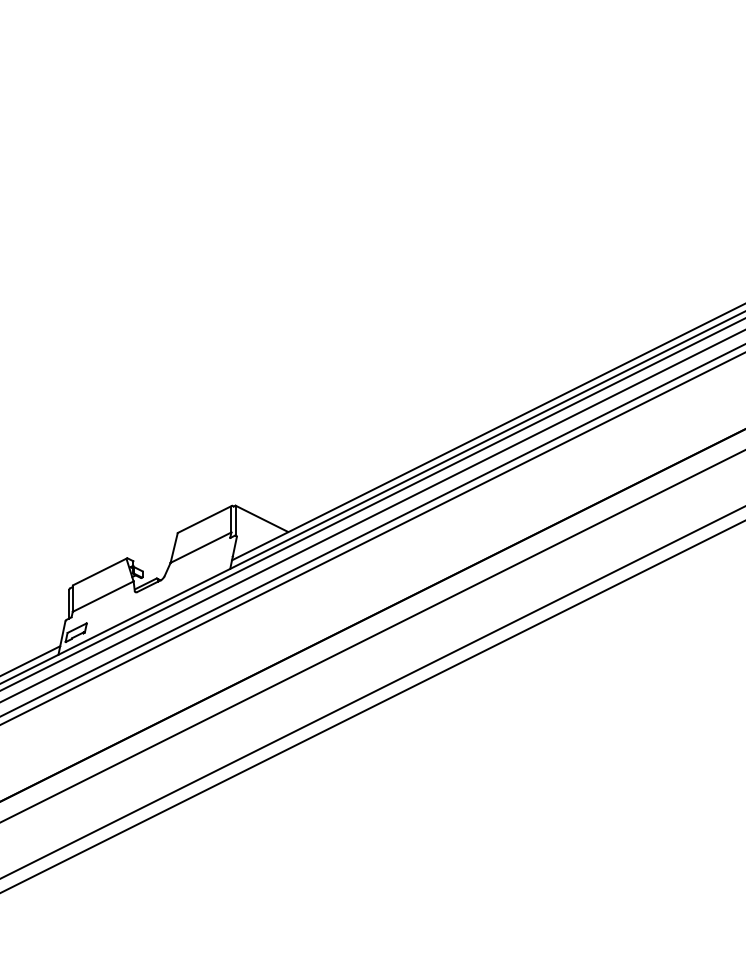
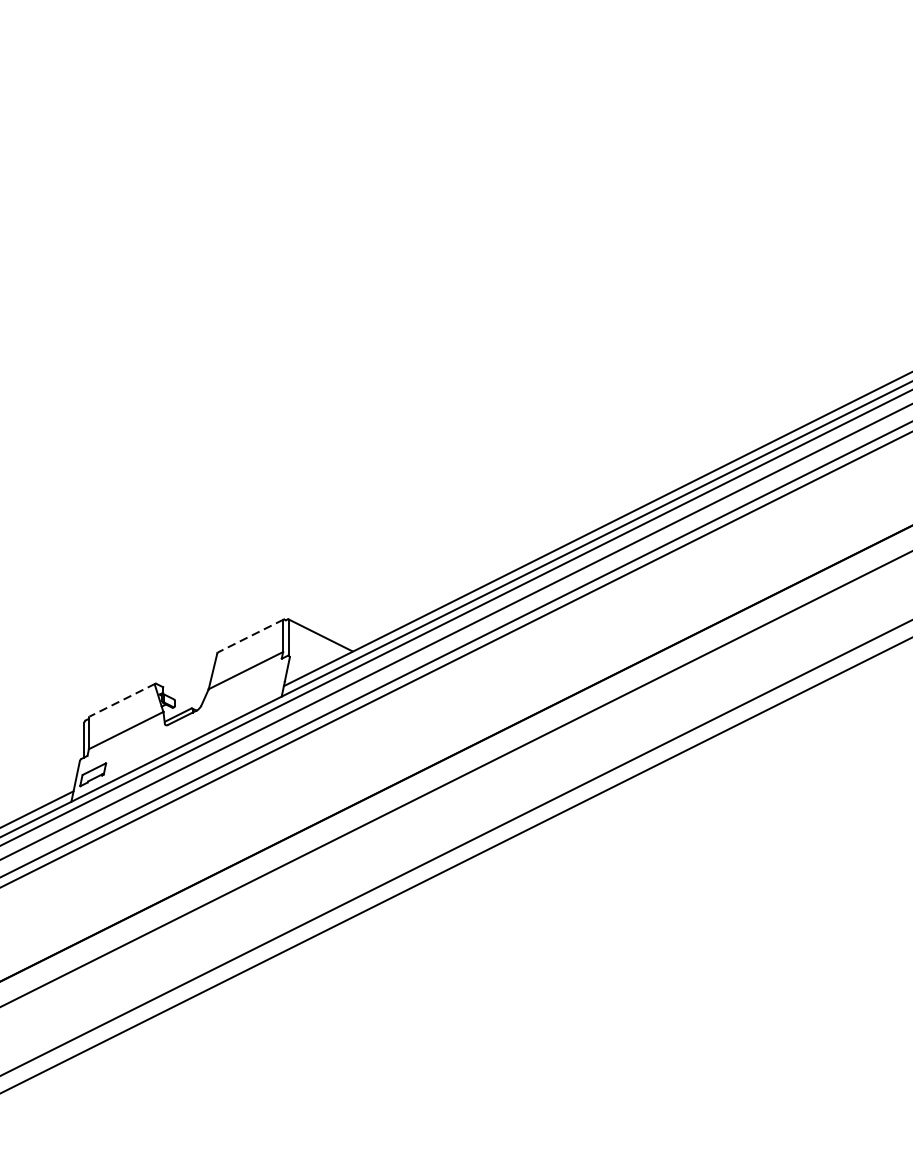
line: (204, 519) -> (250, 636), solid -> dashed
line: (99, 572) -> (121, 701), solid -> dashed

